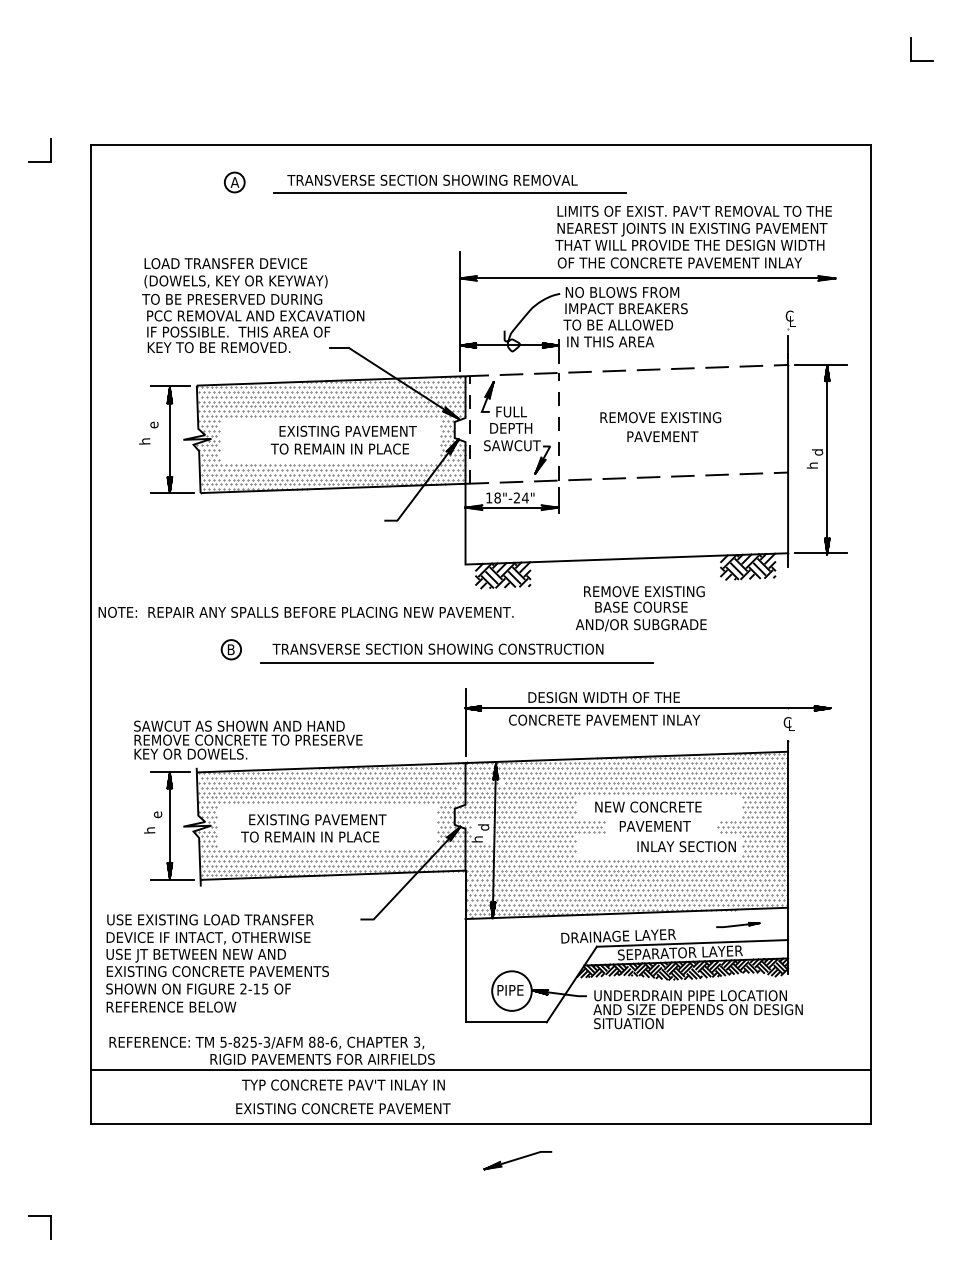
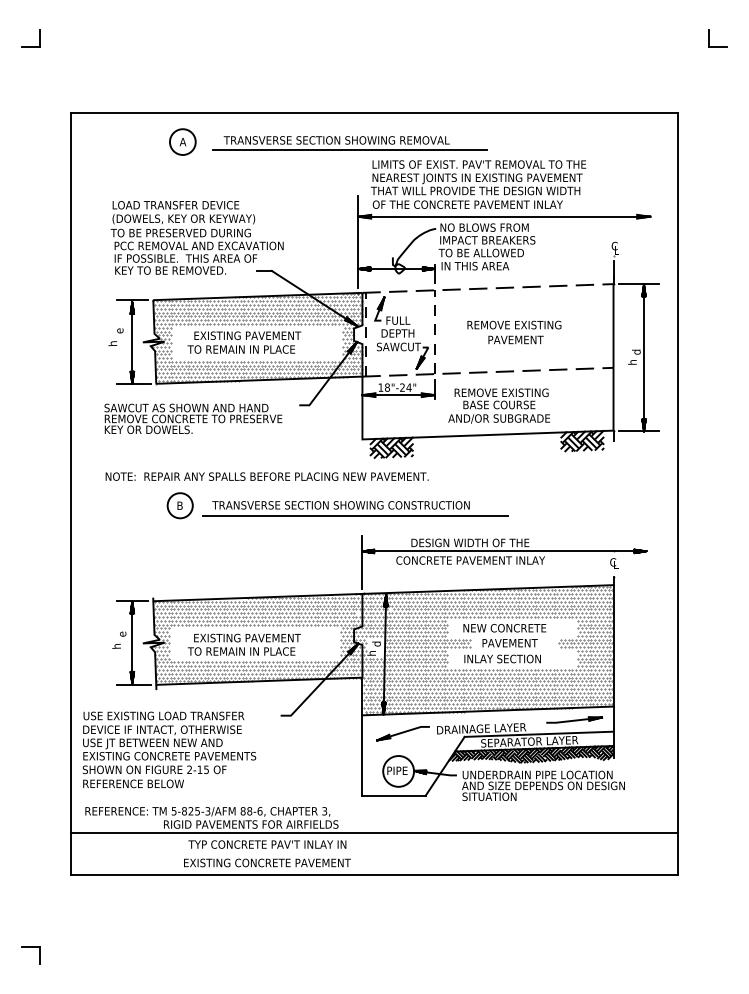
part: (50, 150) -> (39, 38), moved
circle: (234, 182) -> (182, 142), size x1.67
text: (693, 236) -> (478, 184), moved
text: (343, 439) -> (244, 342), moved
text: (640, 608) -> (498, 405), moved
text: (305, 611) -> (266, 475), moved
circle: (231, 649) -> (180, 505), size x1.67
text: (248, 739) -> (193, 418), moved
text: (686, 846) -> (502, 658), moved
part: (737, 924) -> (574, 719), size x1.67
part: (517, 1160) -> (402, 733), moved

